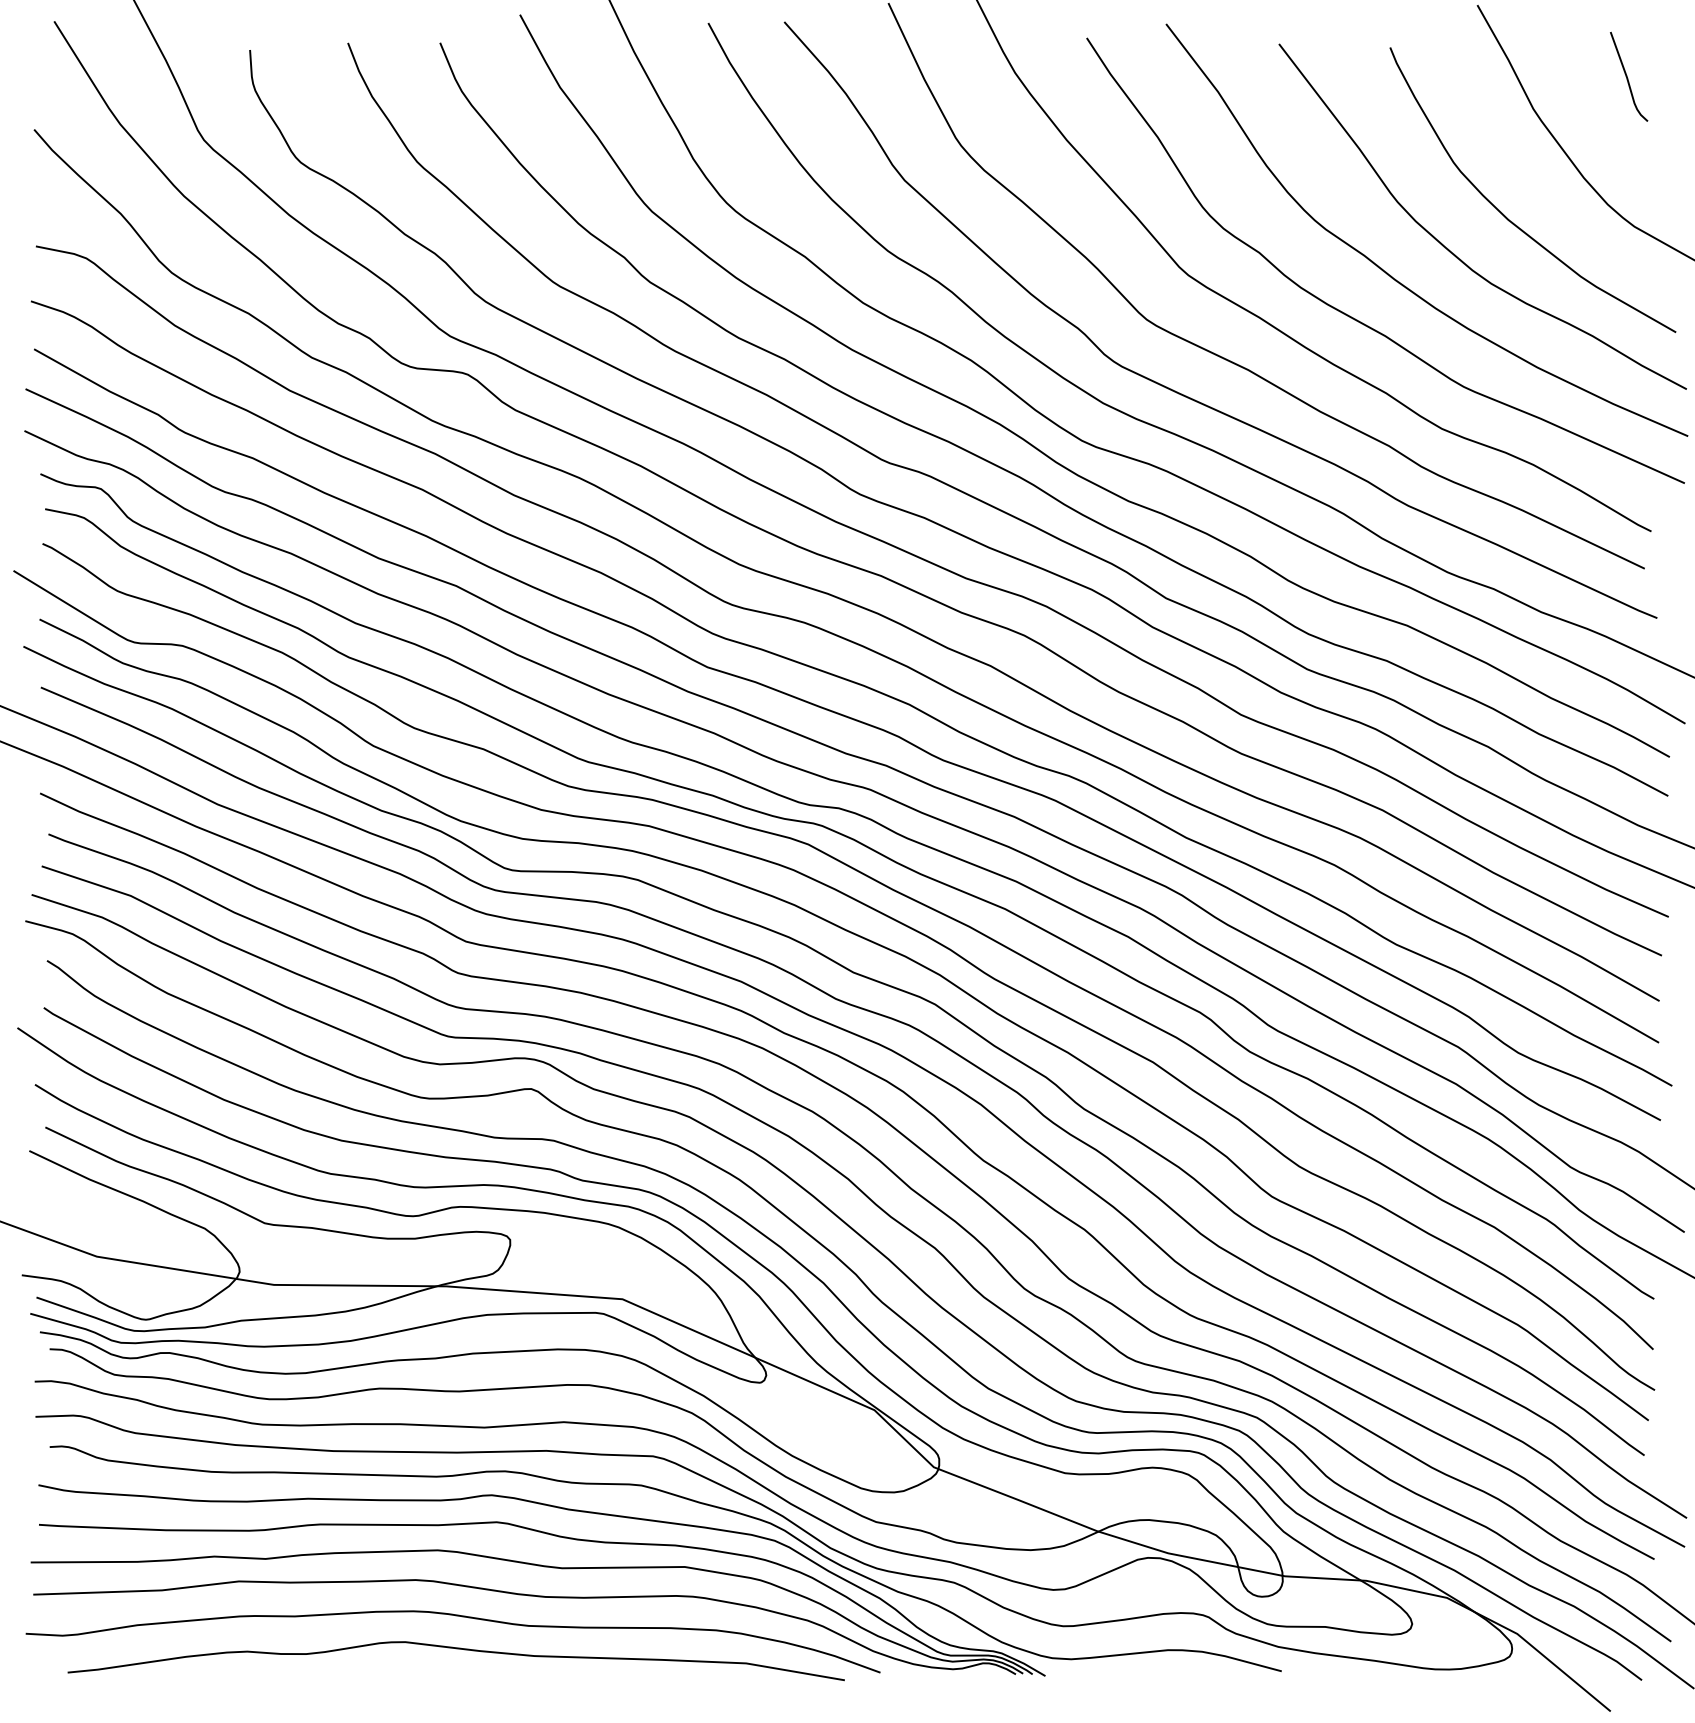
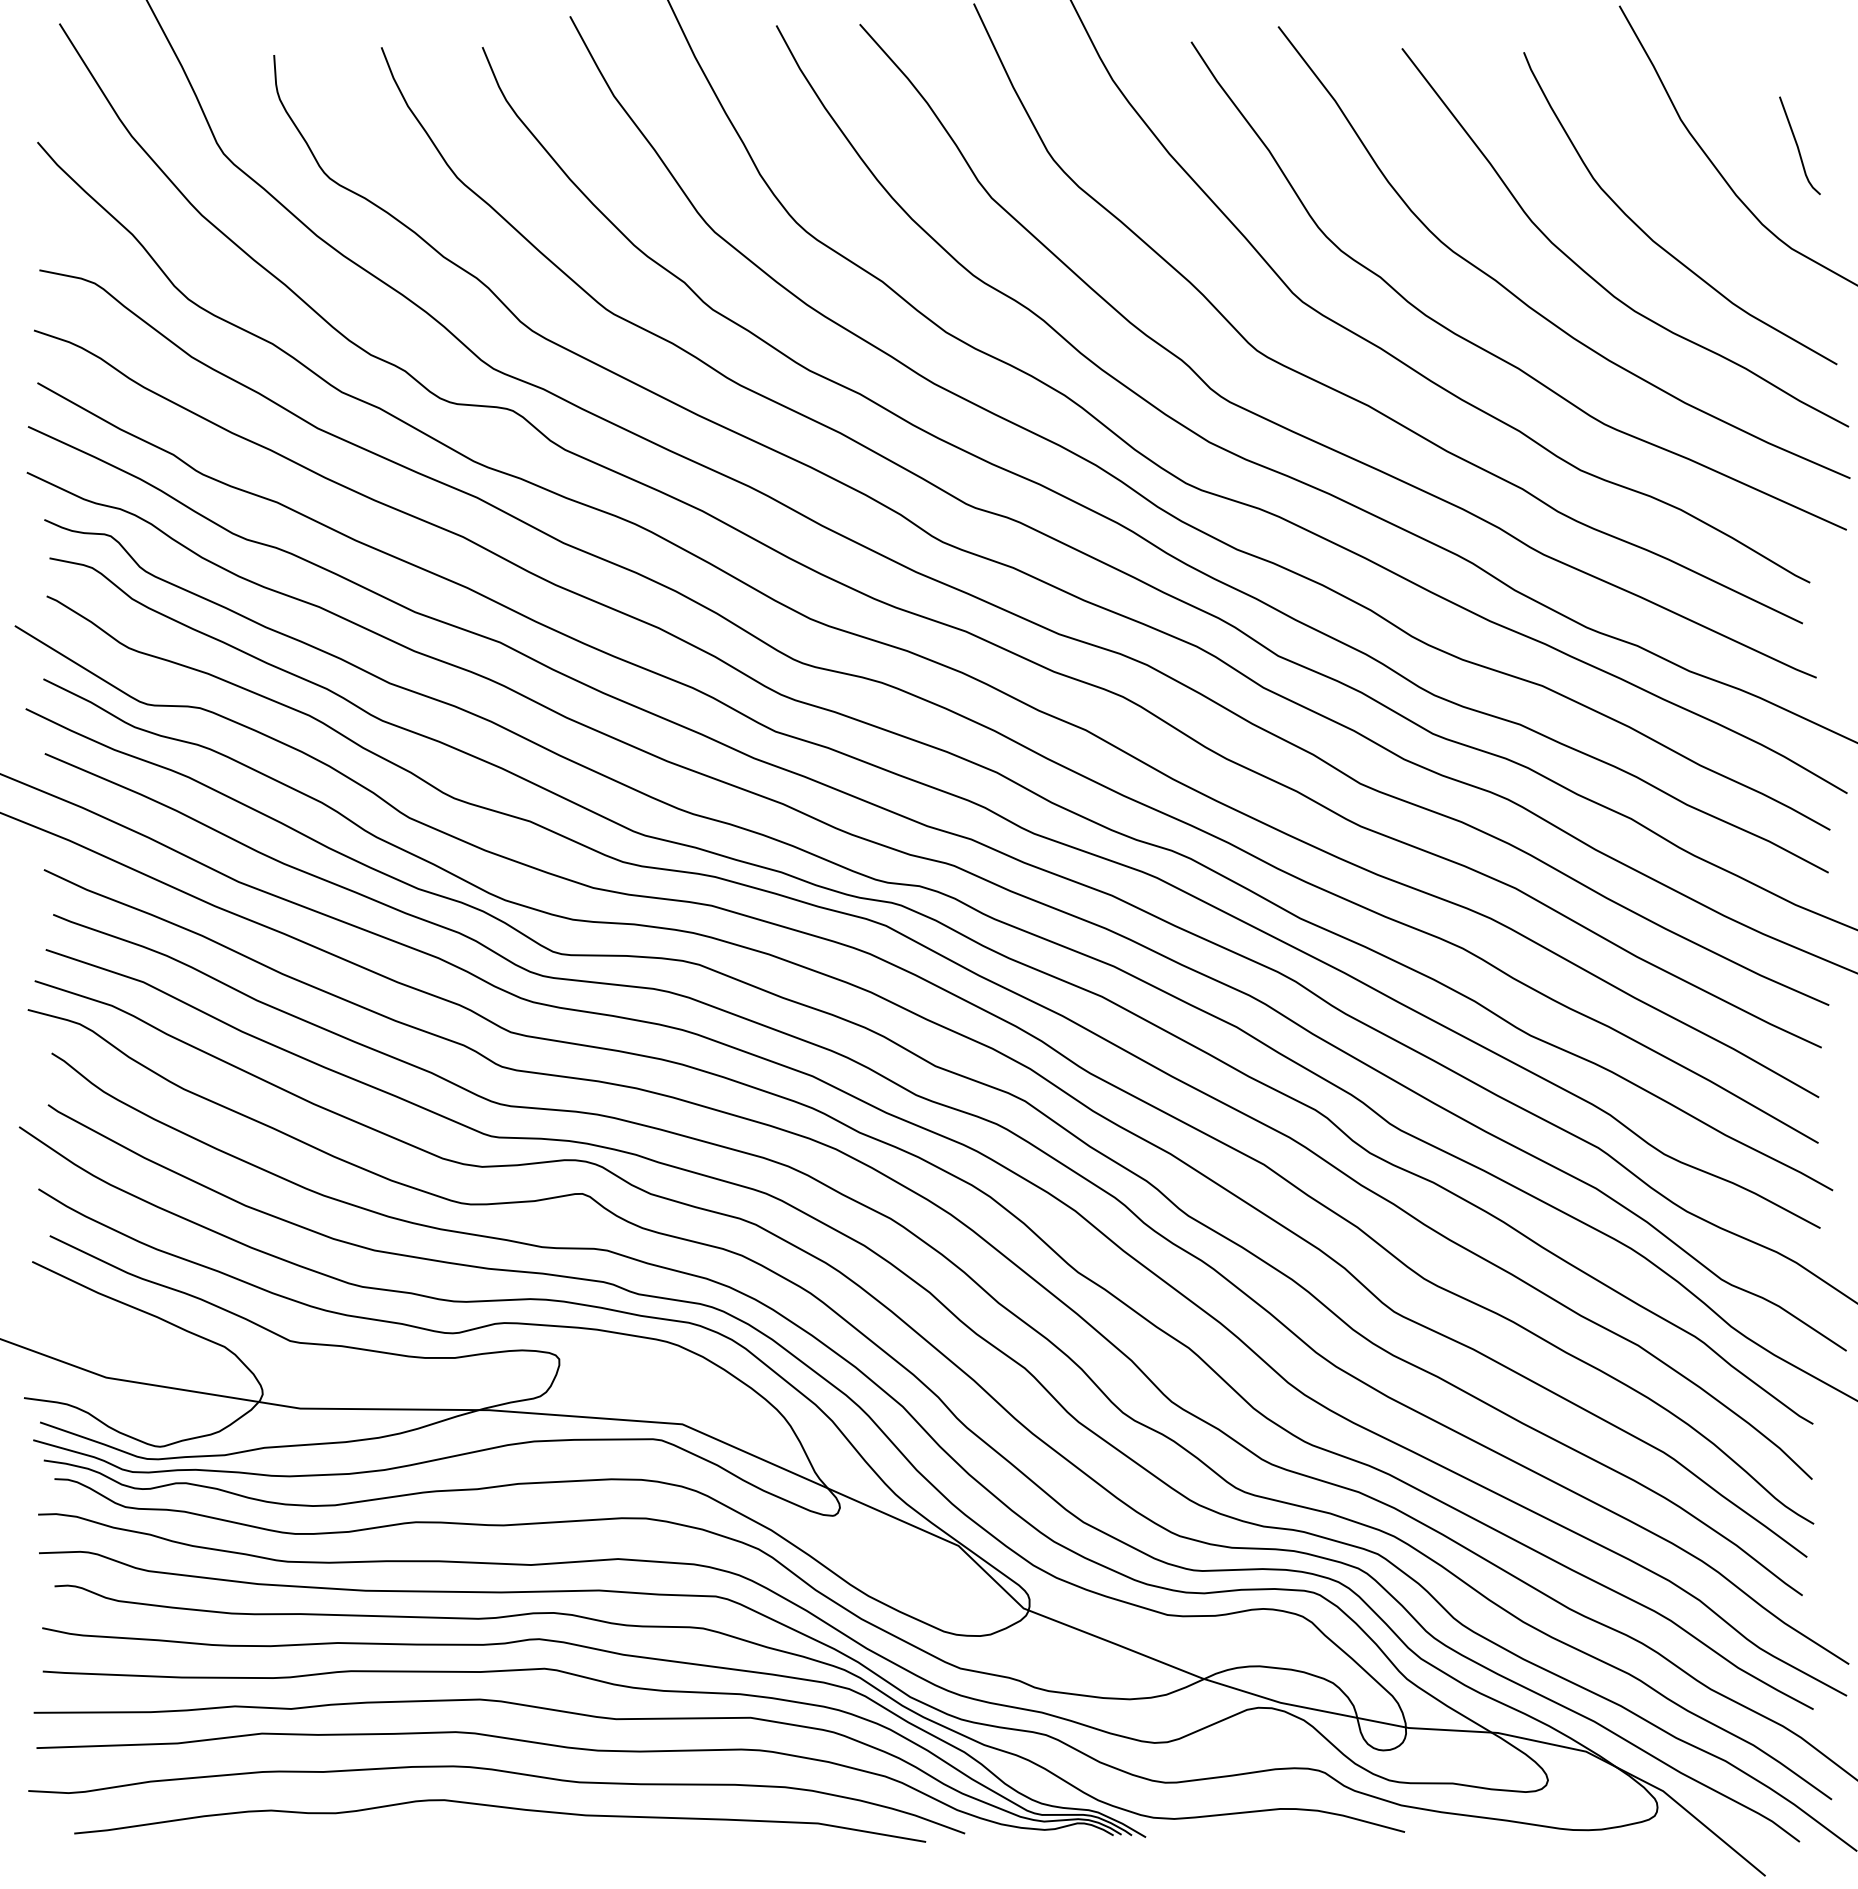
curve: (1627, 76) -> (1798, 145), moved

